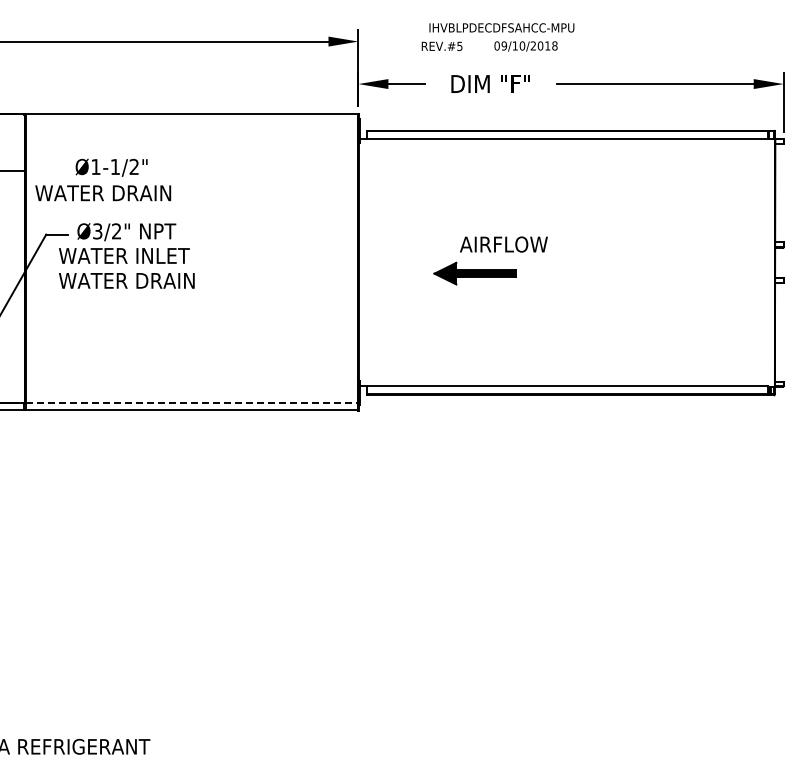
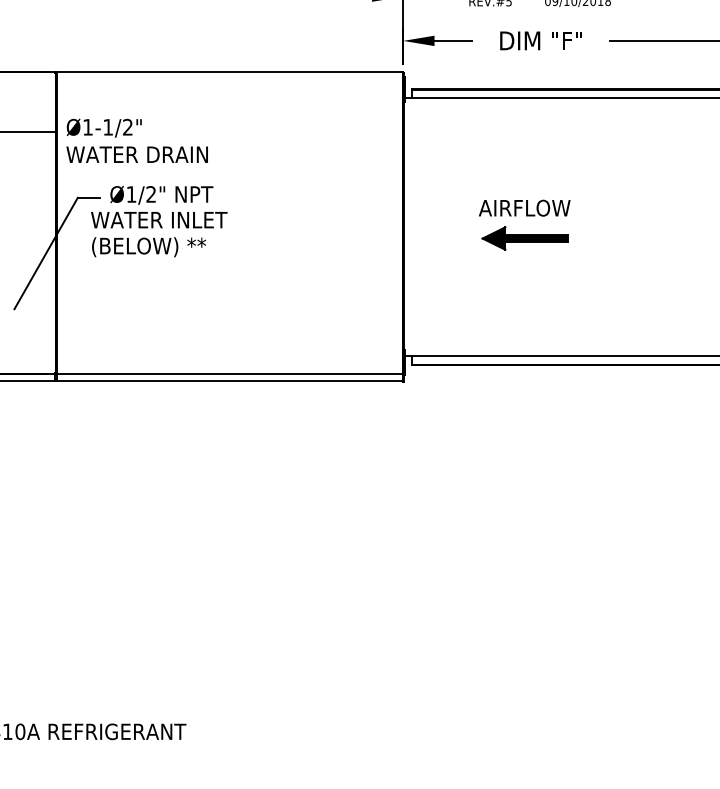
text: (111, 167) -> (104, 127), moved
text: (97, 231) -> (131, 194), Ø3/2" -> Ø1/2"
text: (503, 244) -> (524, 208), moved
text: (126, 281) -> (161, 246), WATER DRAIN -> (BELOW) **
line: (192, 403) -> (230, 373), dashed -> solid

